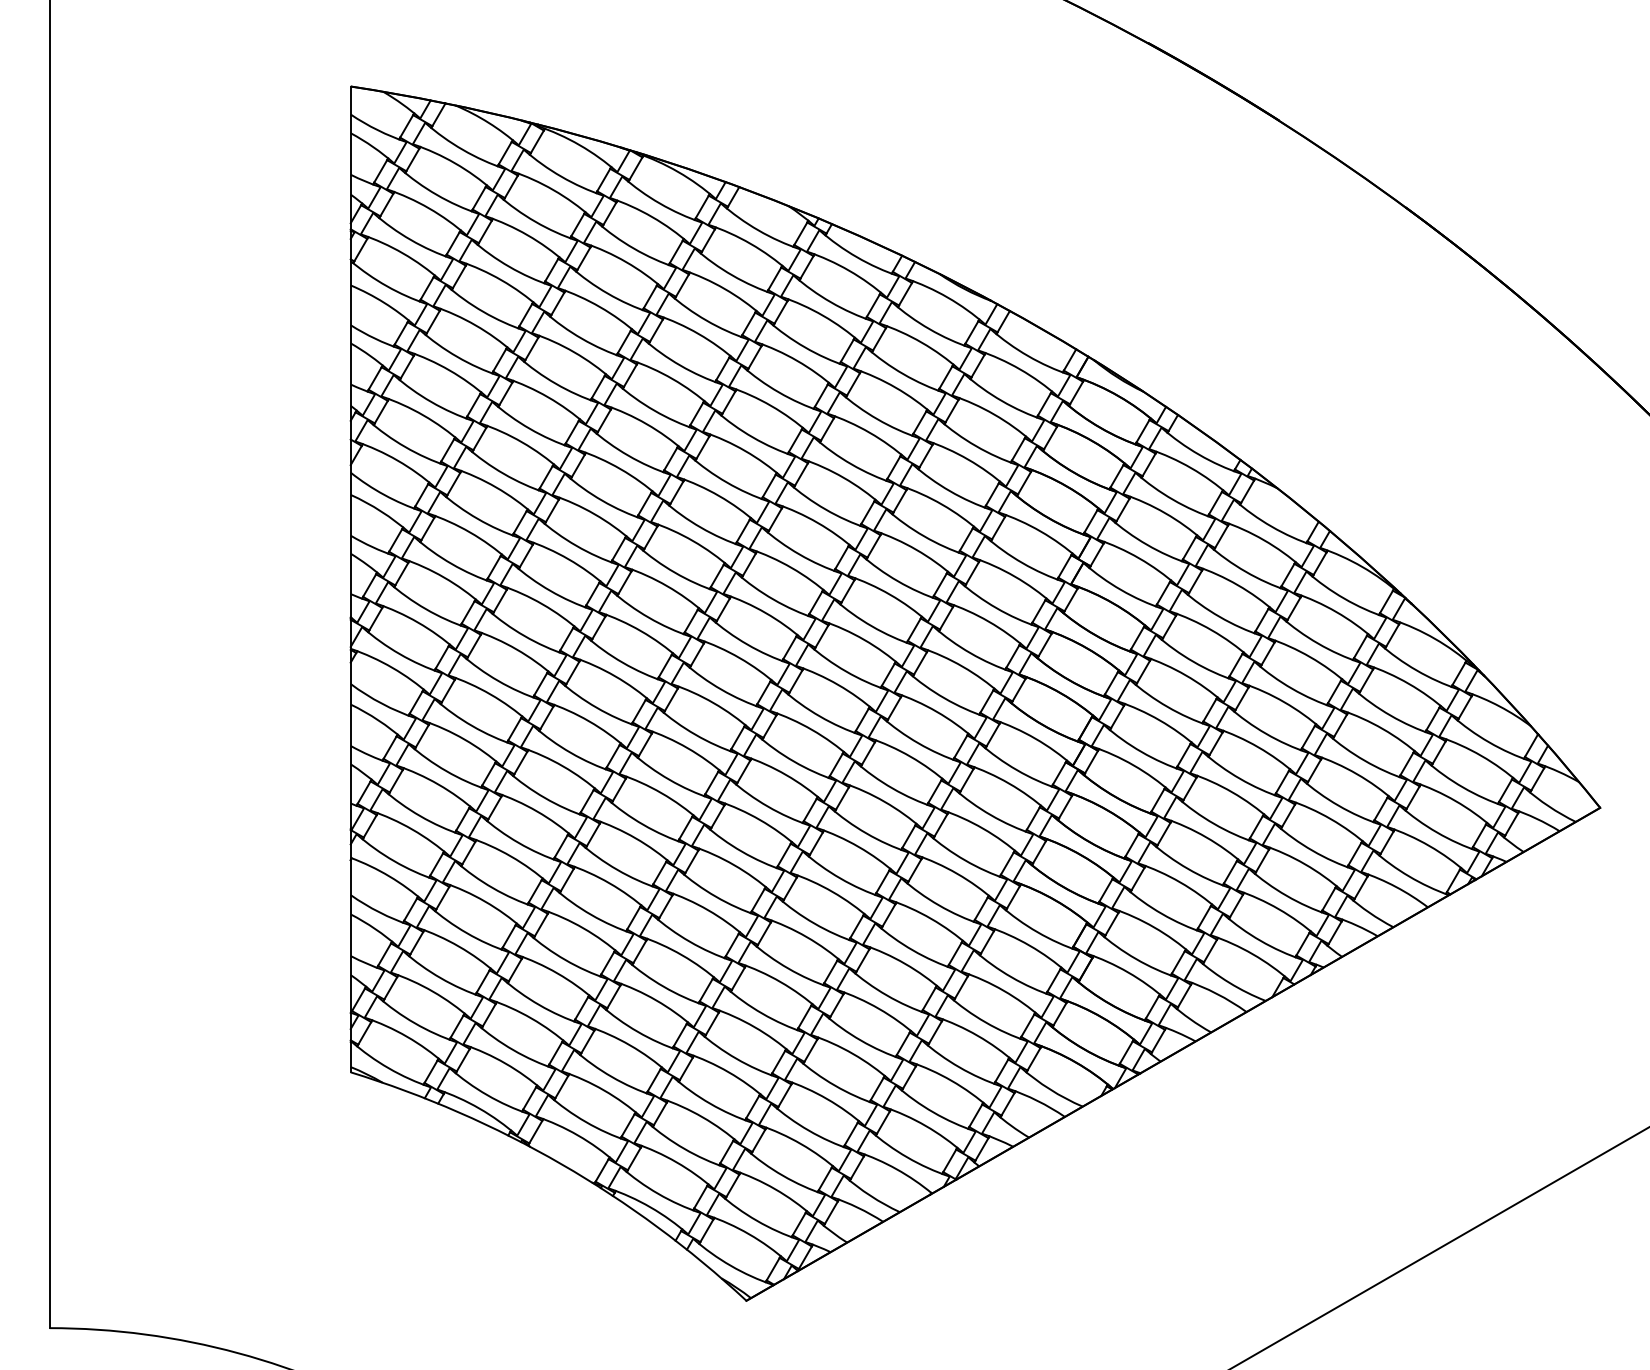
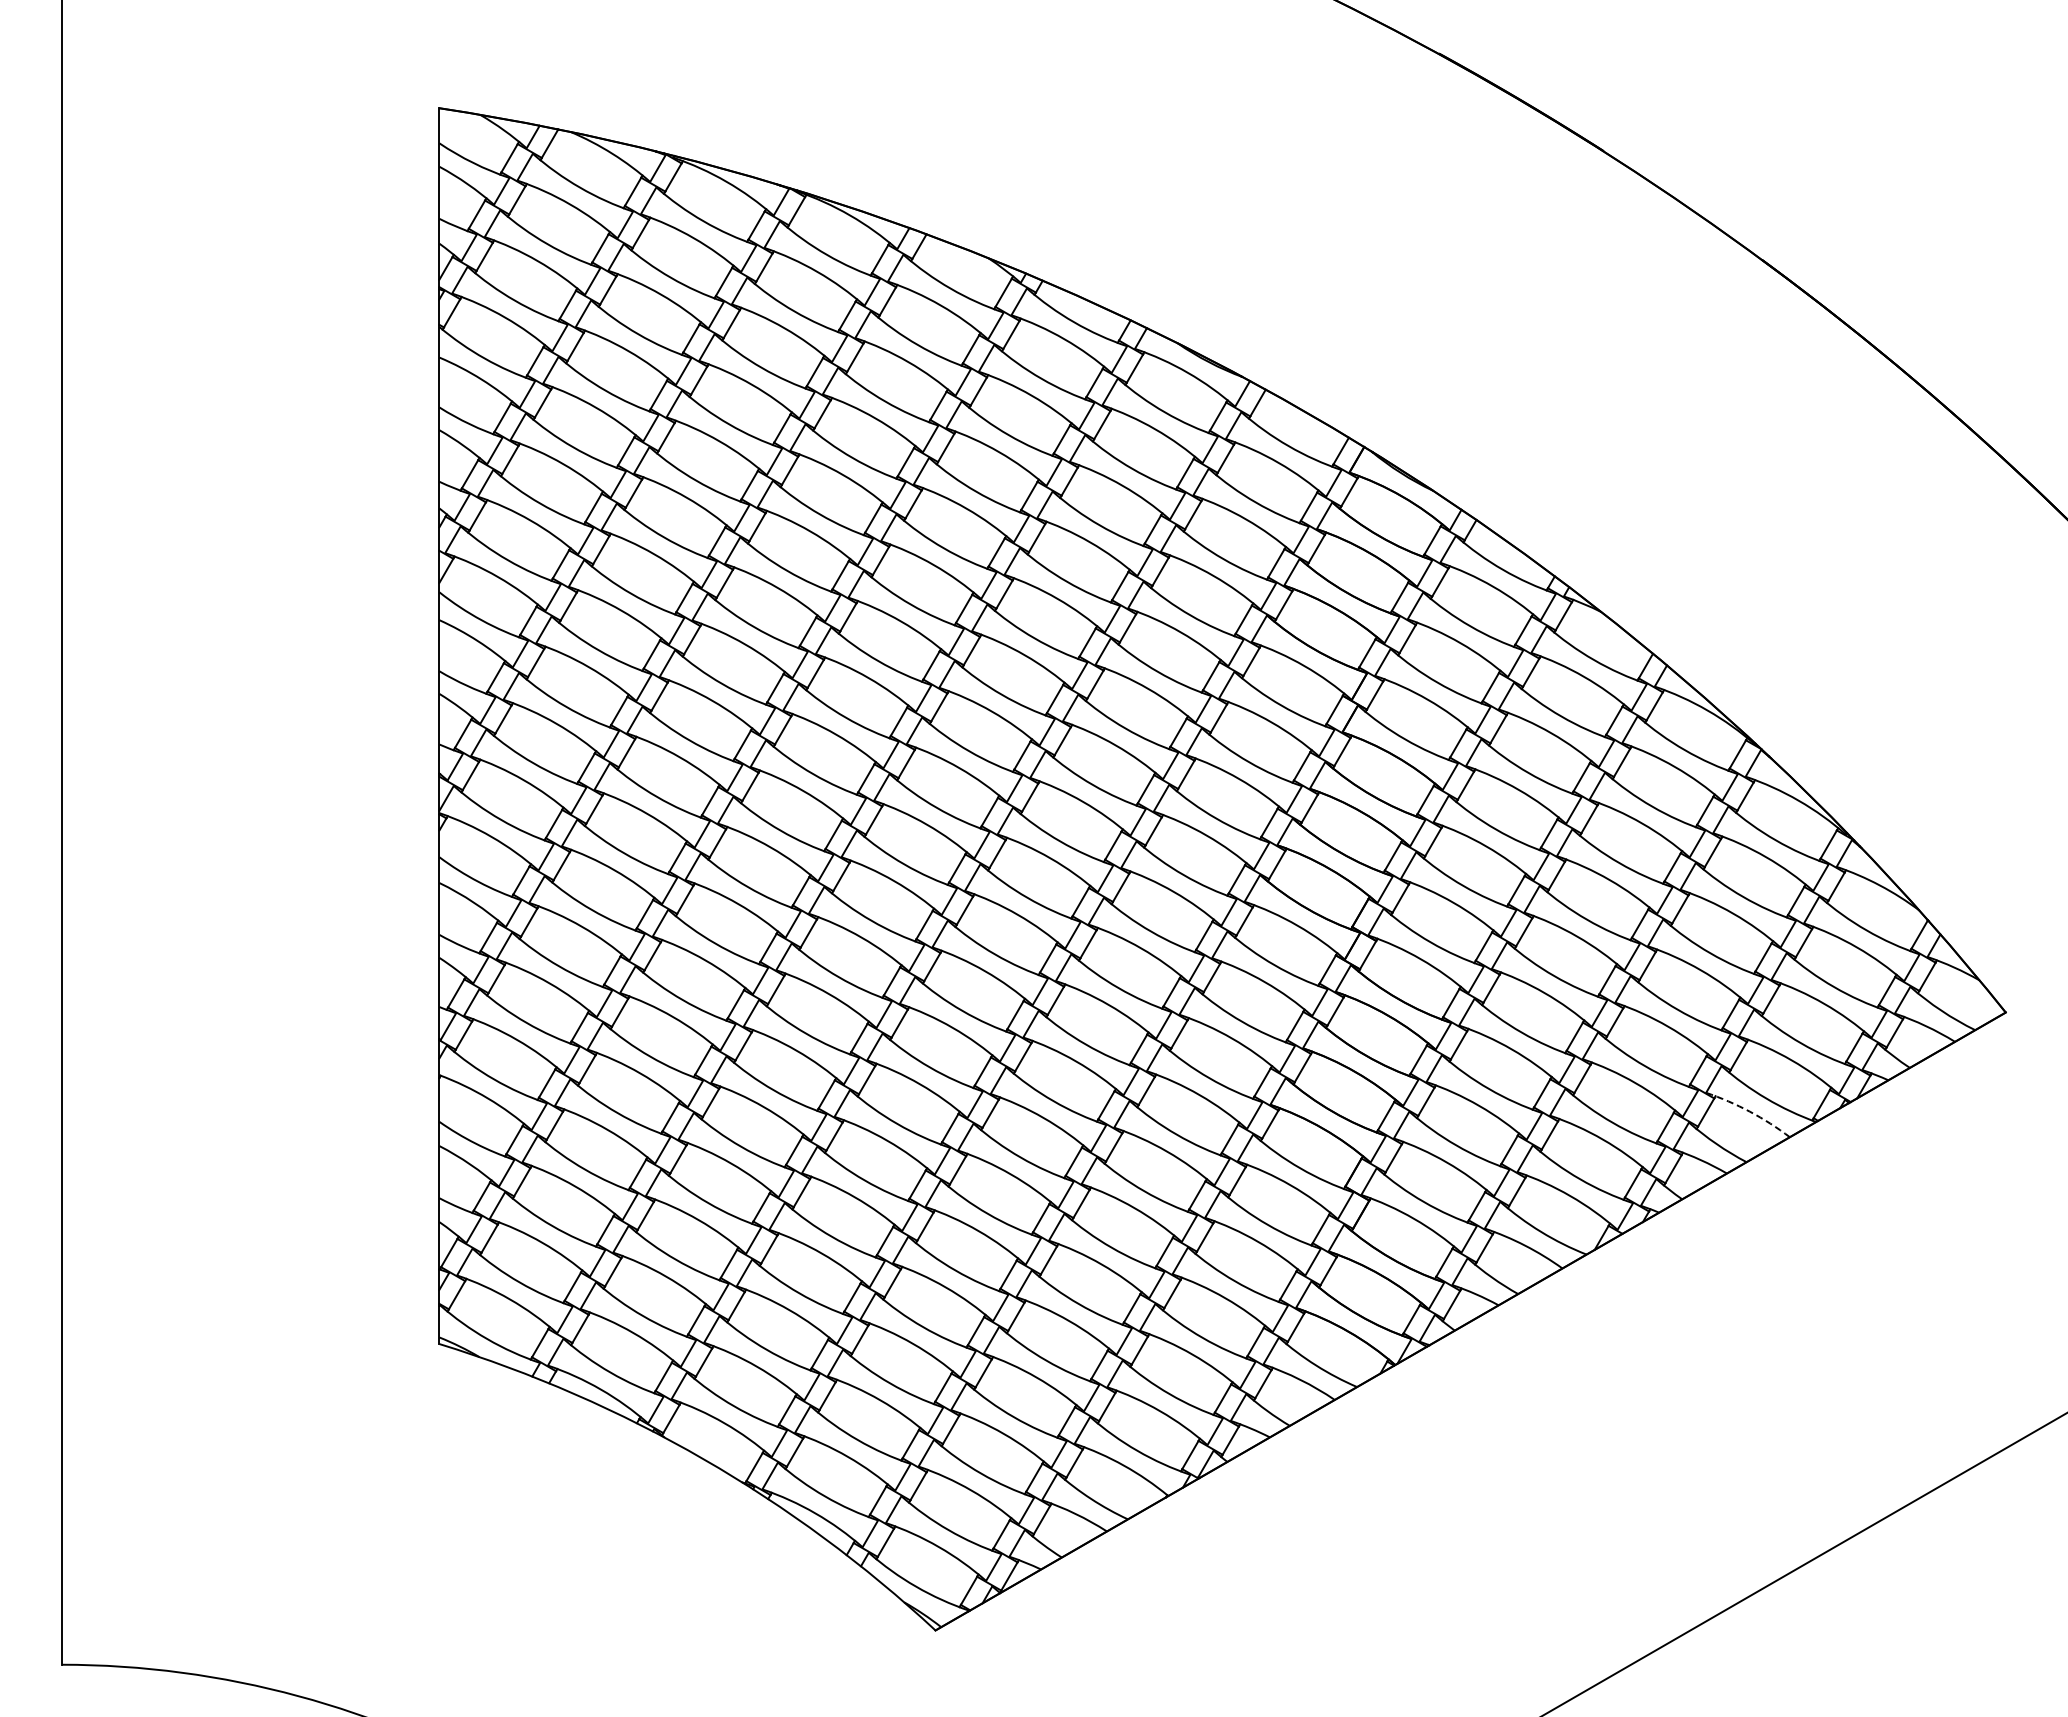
arc: (1395, 886) -> (1749, 1111), solid -> dashed

